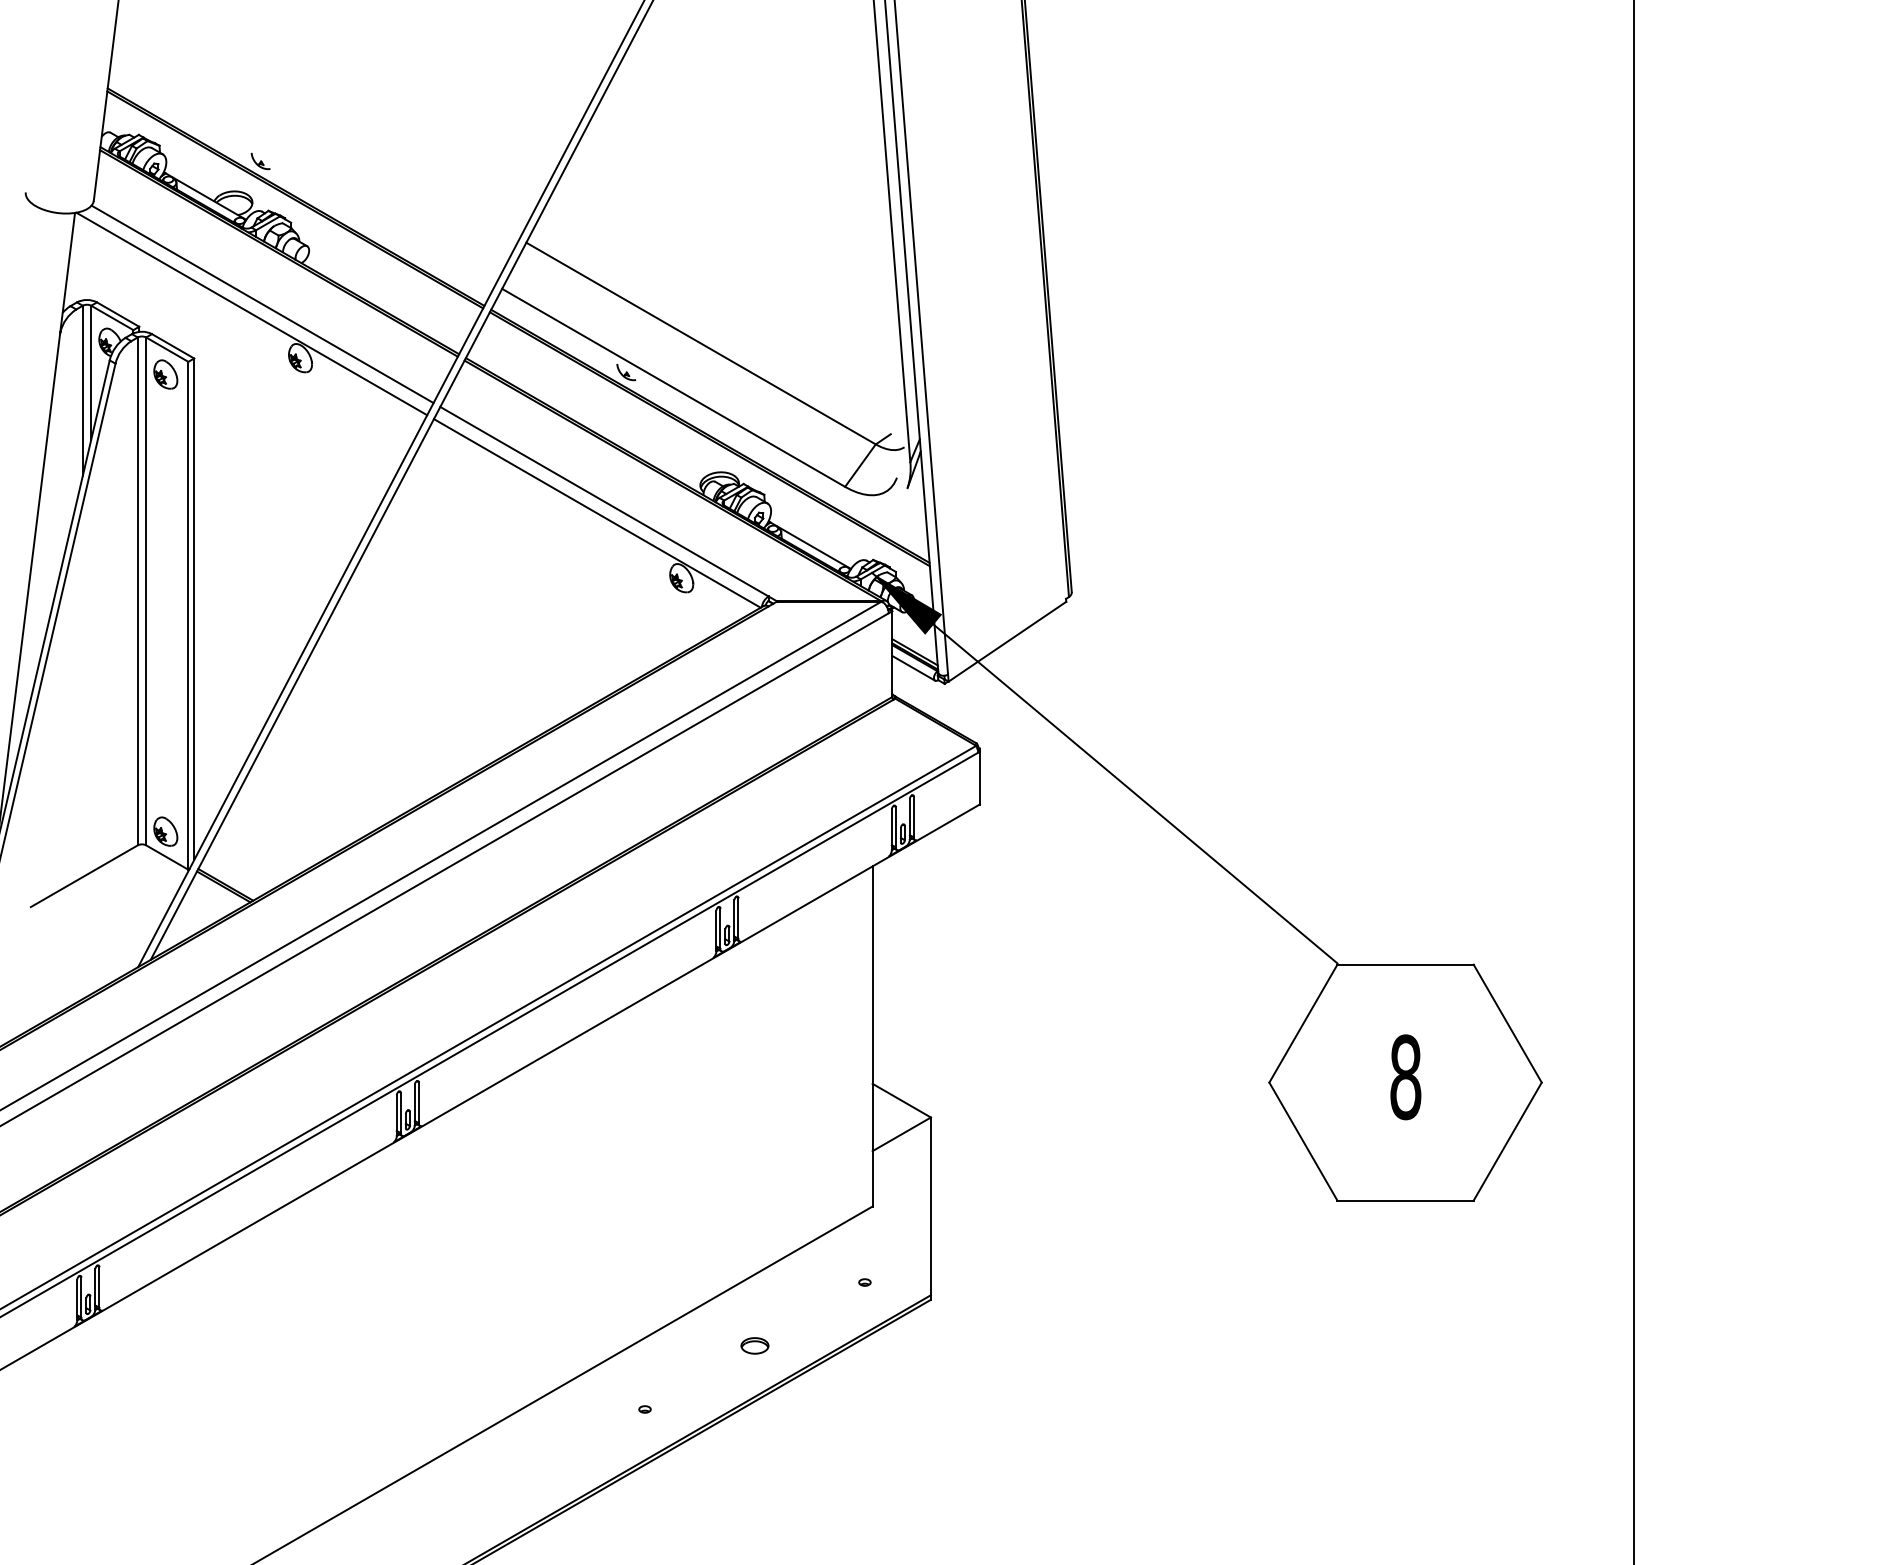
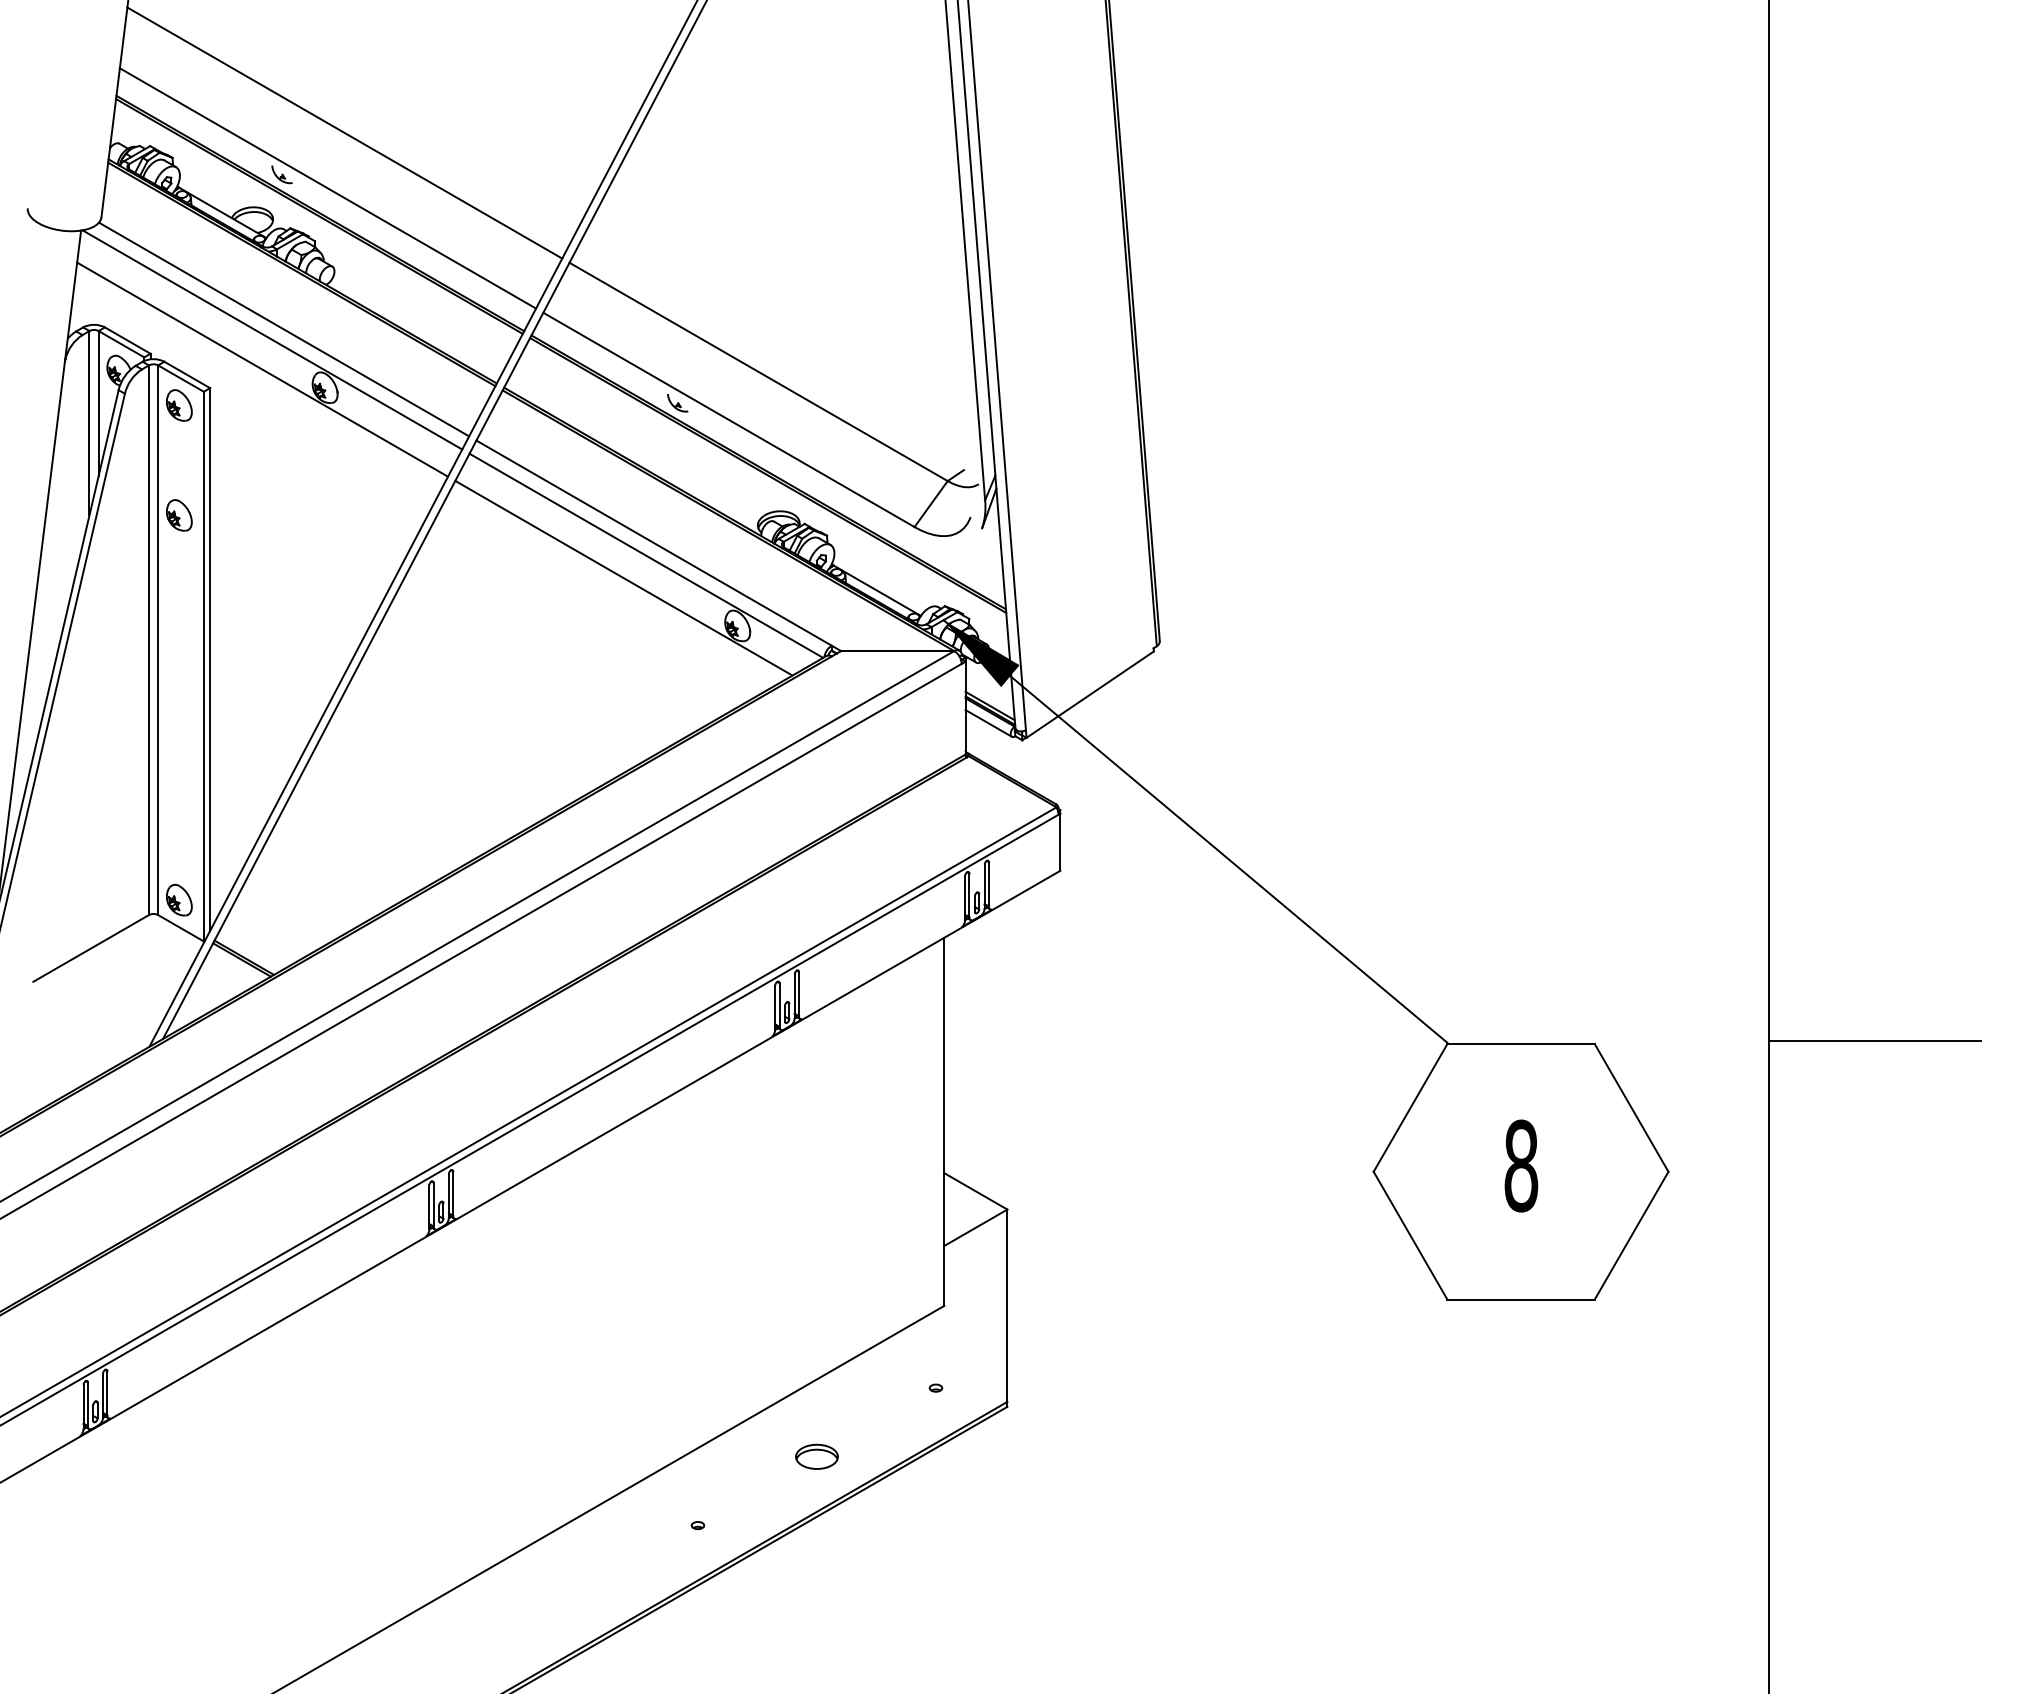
line: (318, 122) -> (344, 132), added
line: (302, 174) -> (327, 188), added
line: (242, 341) -> (262, 369), added
part: (165, 476) -> (179, 515), added
line: (576, 533) -> (623, 577), added
line: (1732, 962) -> (1874, 1041), added
part: (754, 1345) -> (816, 1456), size x1.43

